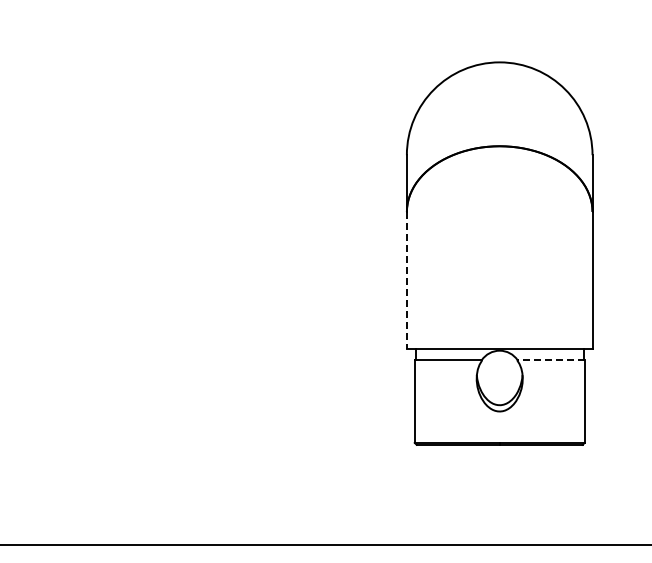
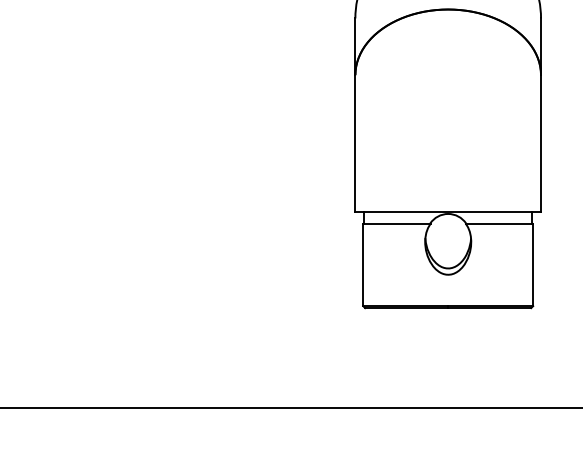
line: (406, 280) -> (355, 143), dashed -> solid
line: (550, 360) -> (499, 223), dashed -> solid

